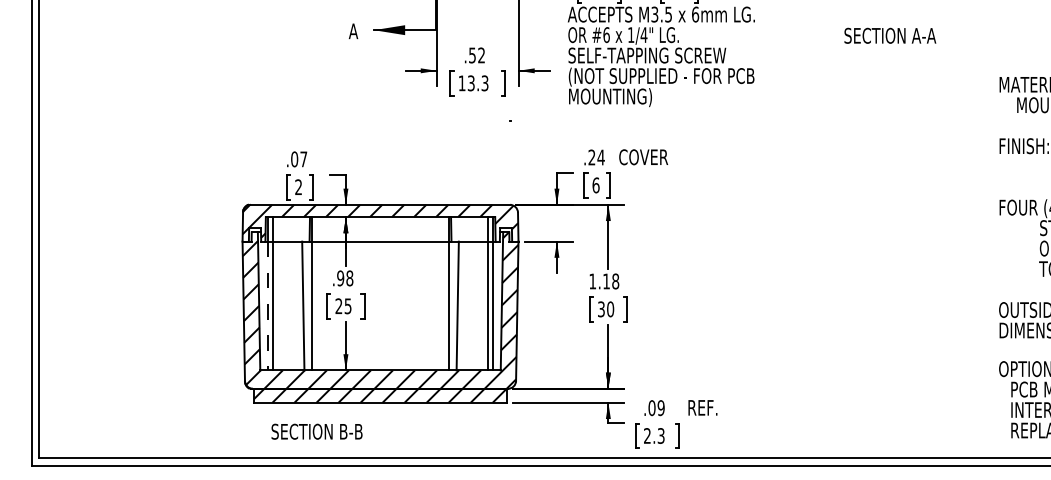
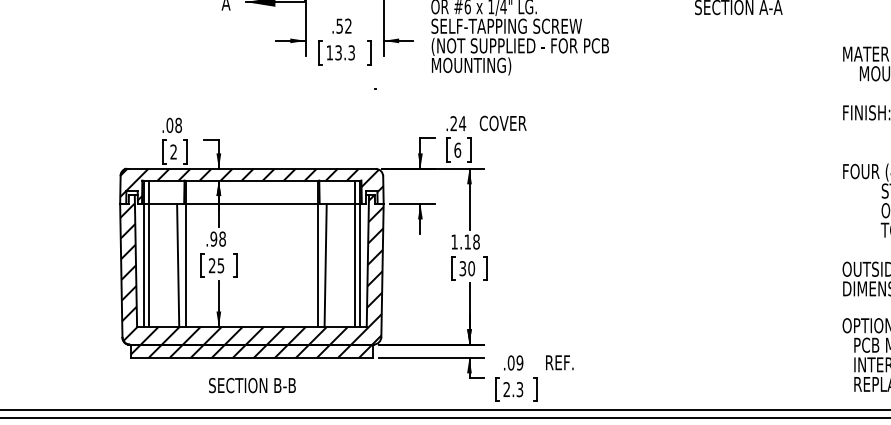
text: (303, 159) -> (178, 125), .07 -> .08
line: (267, 306) -> (143, 265), dashed -> solid
text: (316, 431) -> (251, 385), moved

